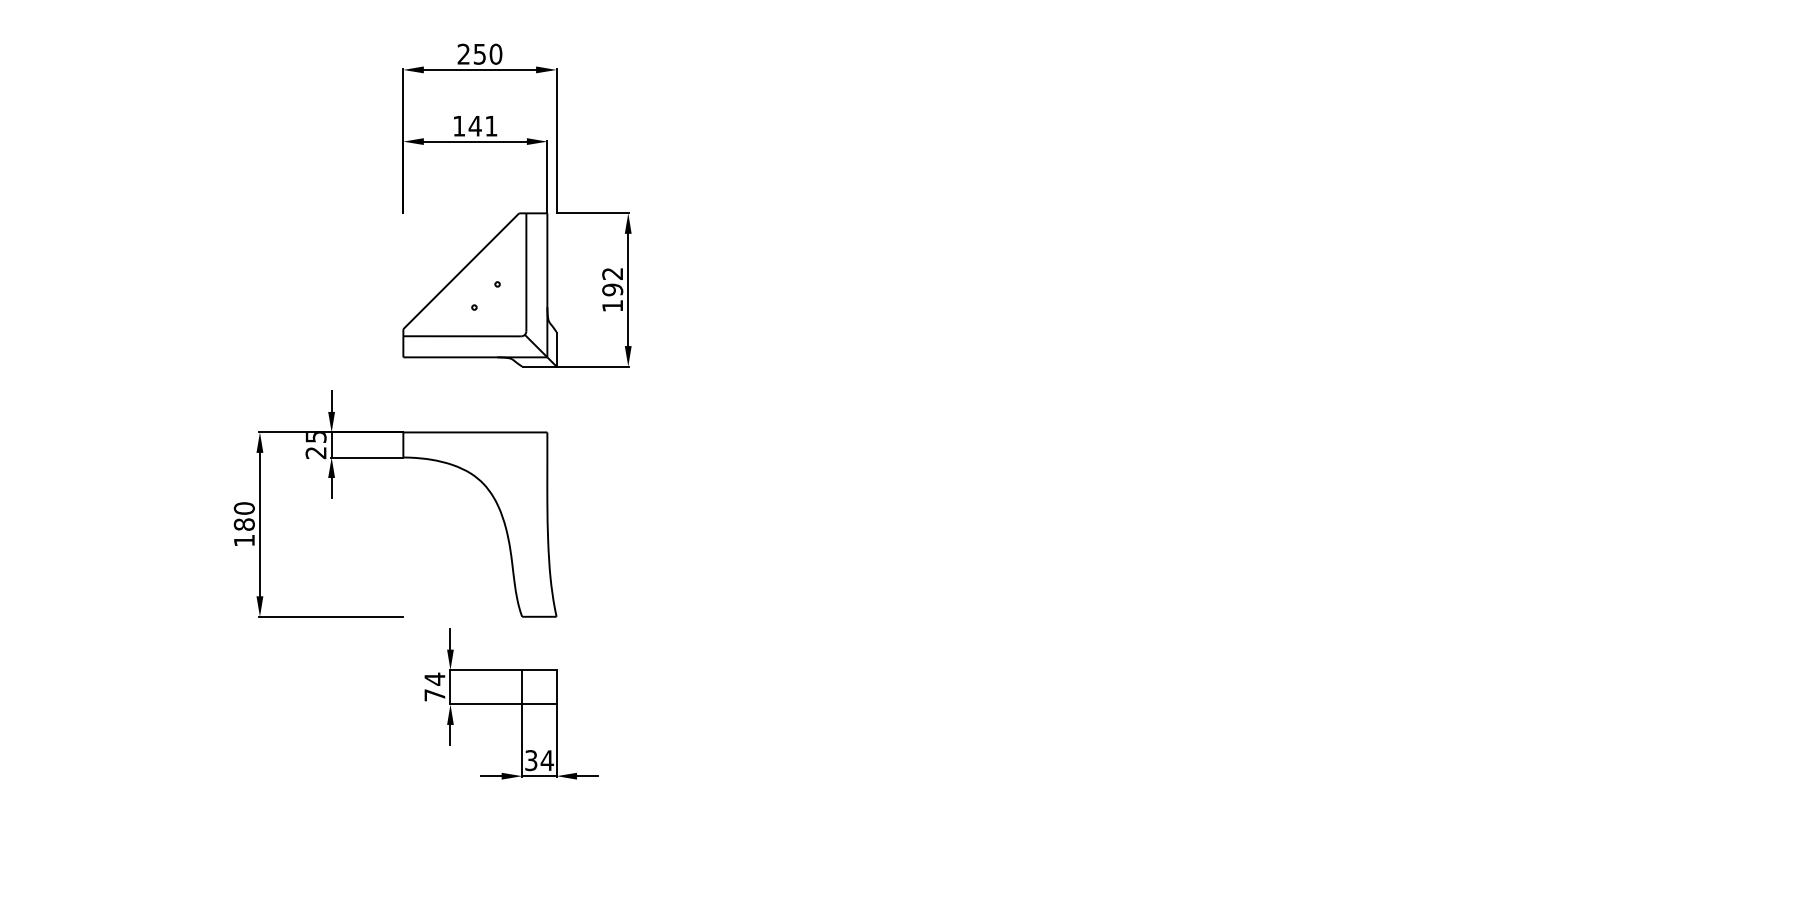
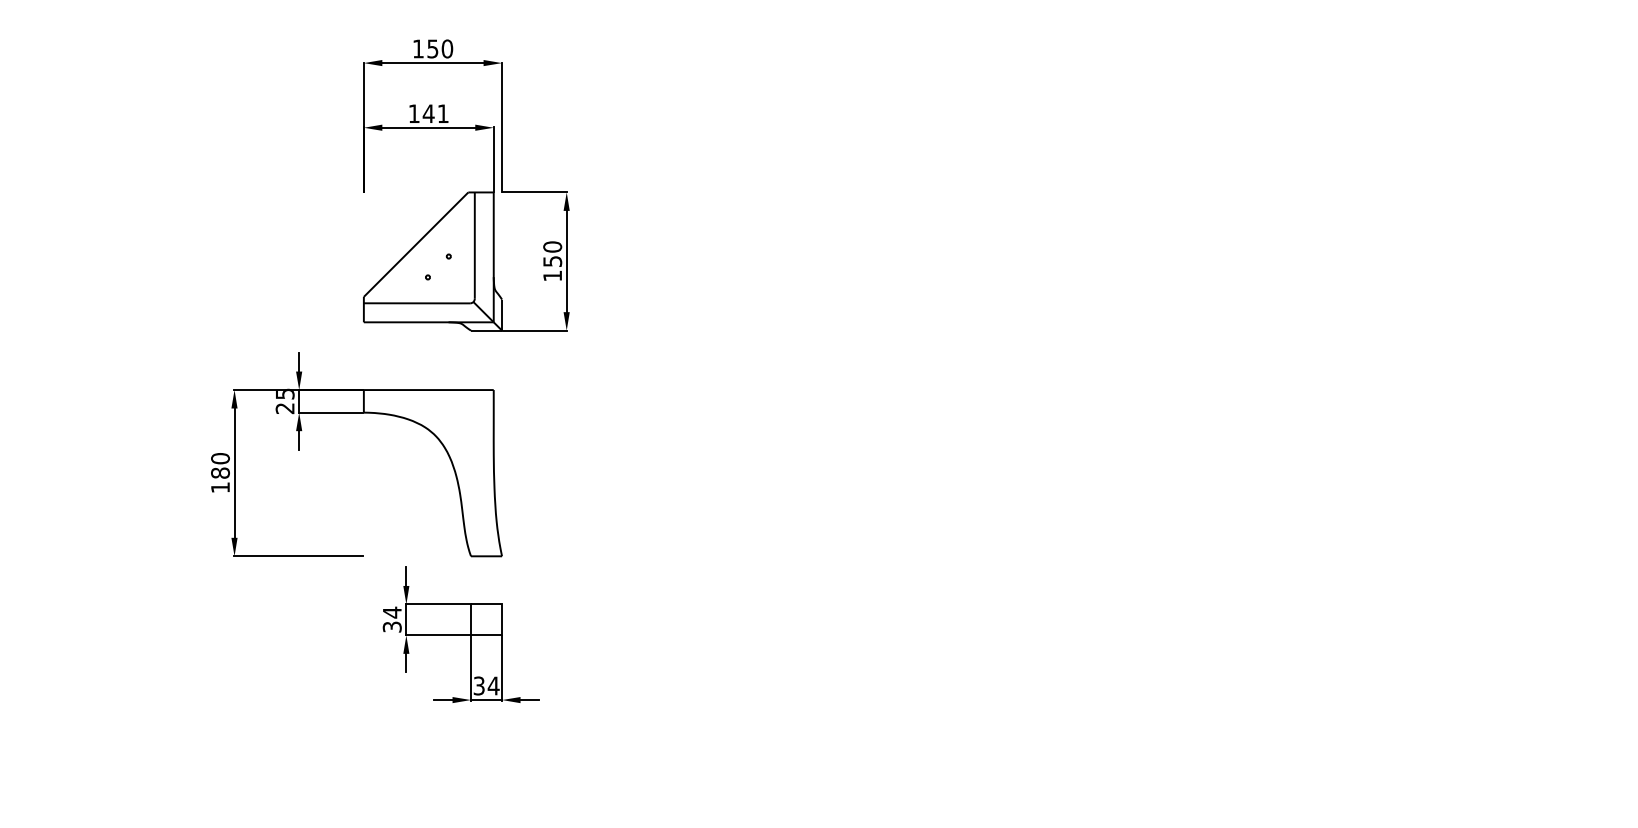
text: (463, 53) -> (418, 48), 250 -> 150
text: (612, 281) -> (552, 253), 192 -> 150
text: (434, 695) -> (391, 627), 74 -> 34

